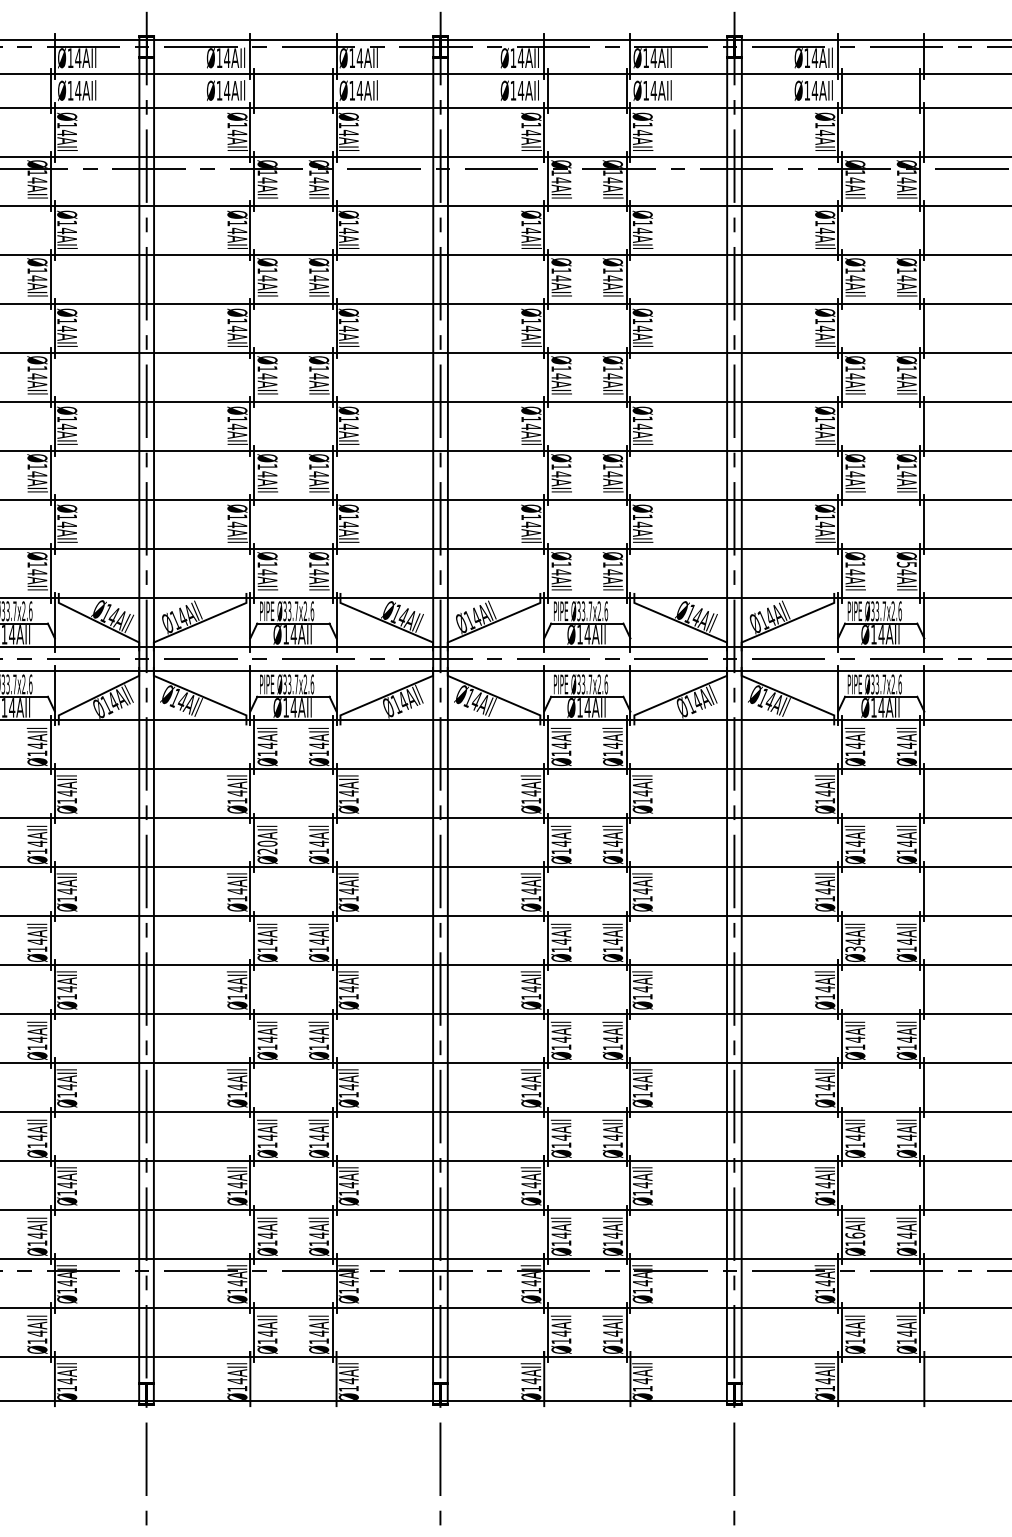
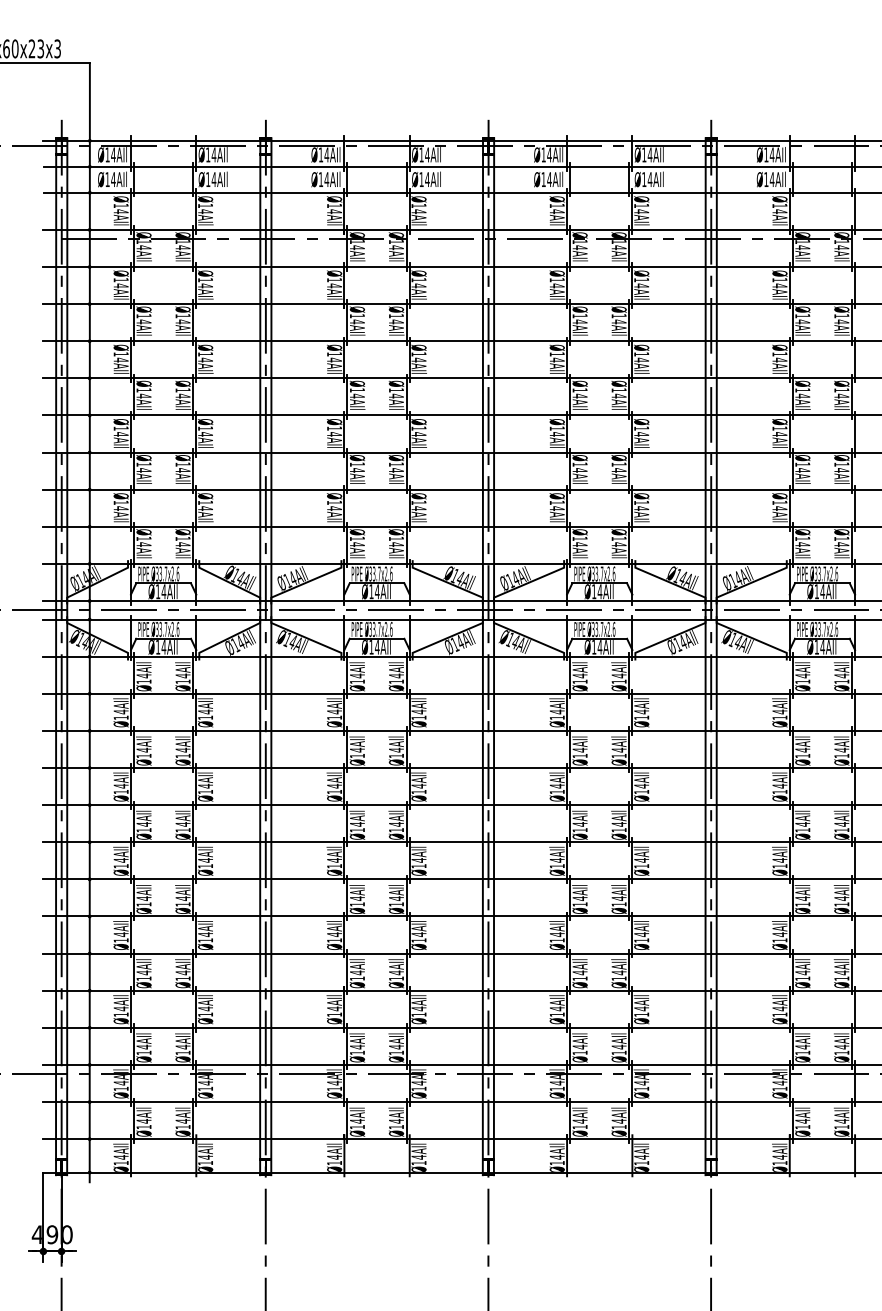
text: (906, 564) -> (841, 538), Ø54AIl -> Ø14AIl
text: (266, 846) -> (356, 752), Ø20AIl -> Ø14AIl
text: (854, 949) -> (802, 830), Ø34AIl -> Ø14AIl
text: (854, 1234) -> (802, 1046), Ø16AIl -> Ø14AIl

